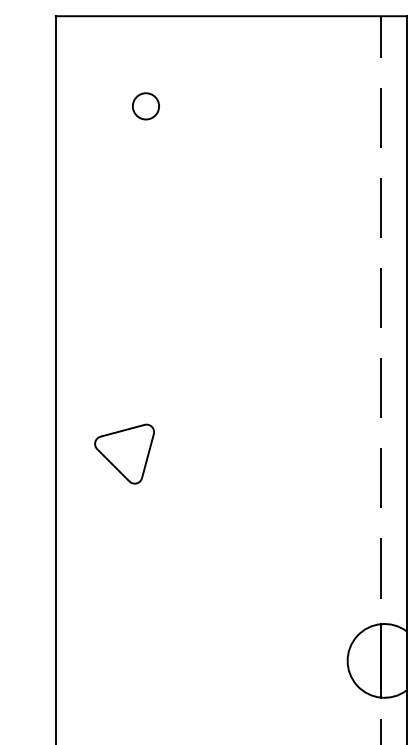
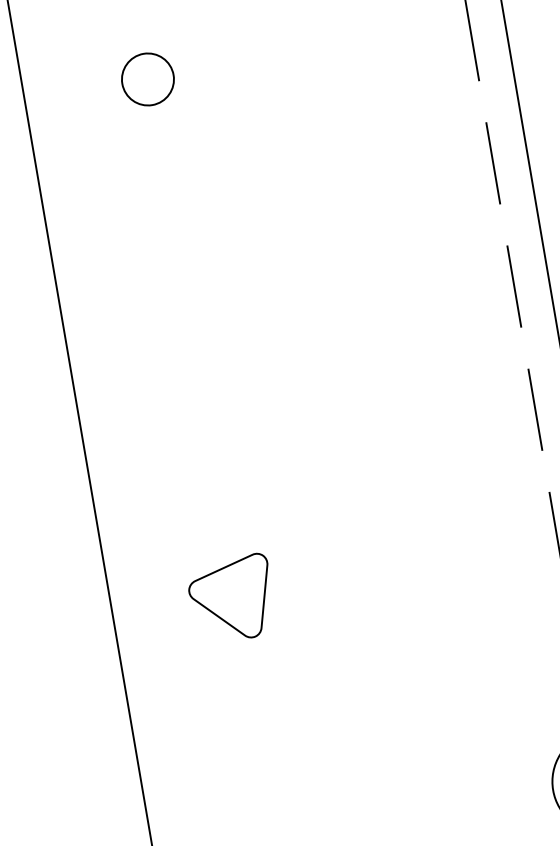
circle: (145, 106) -> (147, 79), size x1.43
part: (124, 453) -> (231, 598), moved

